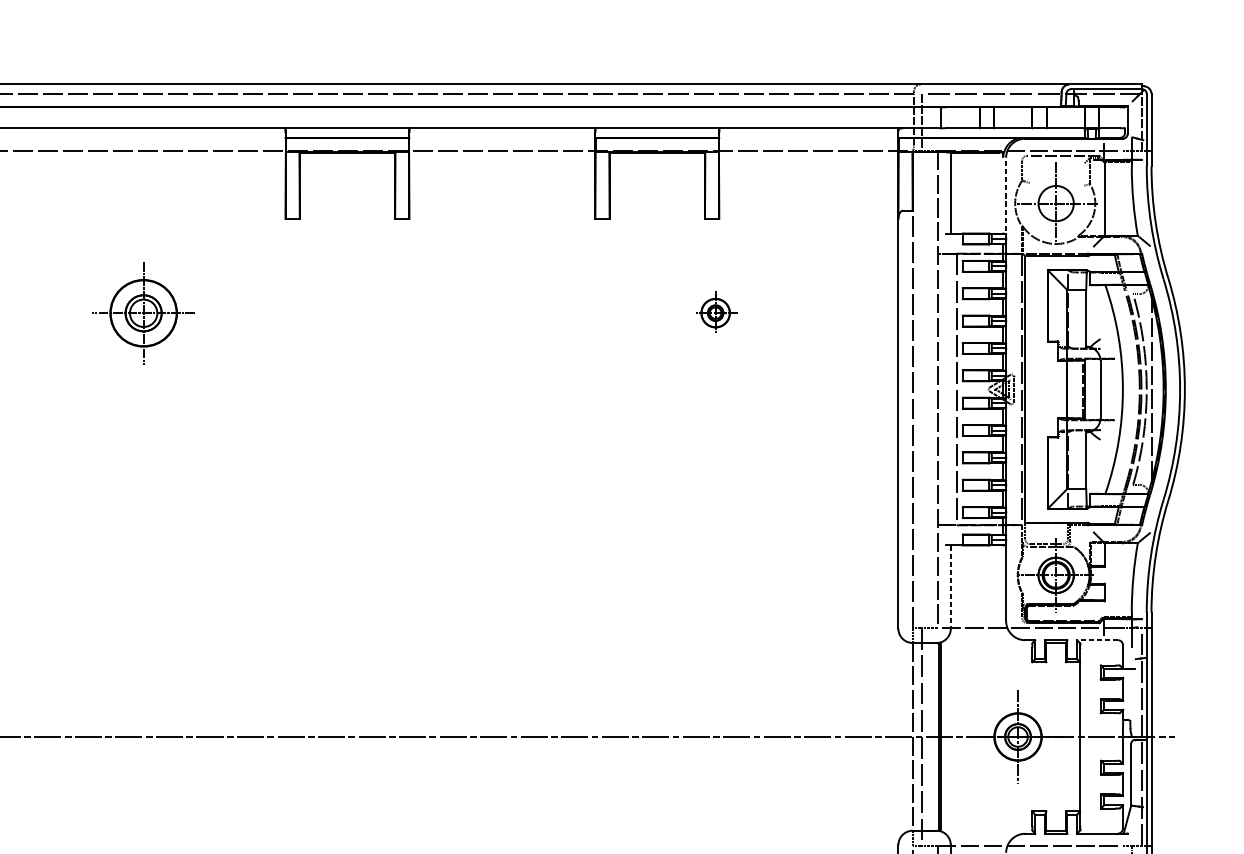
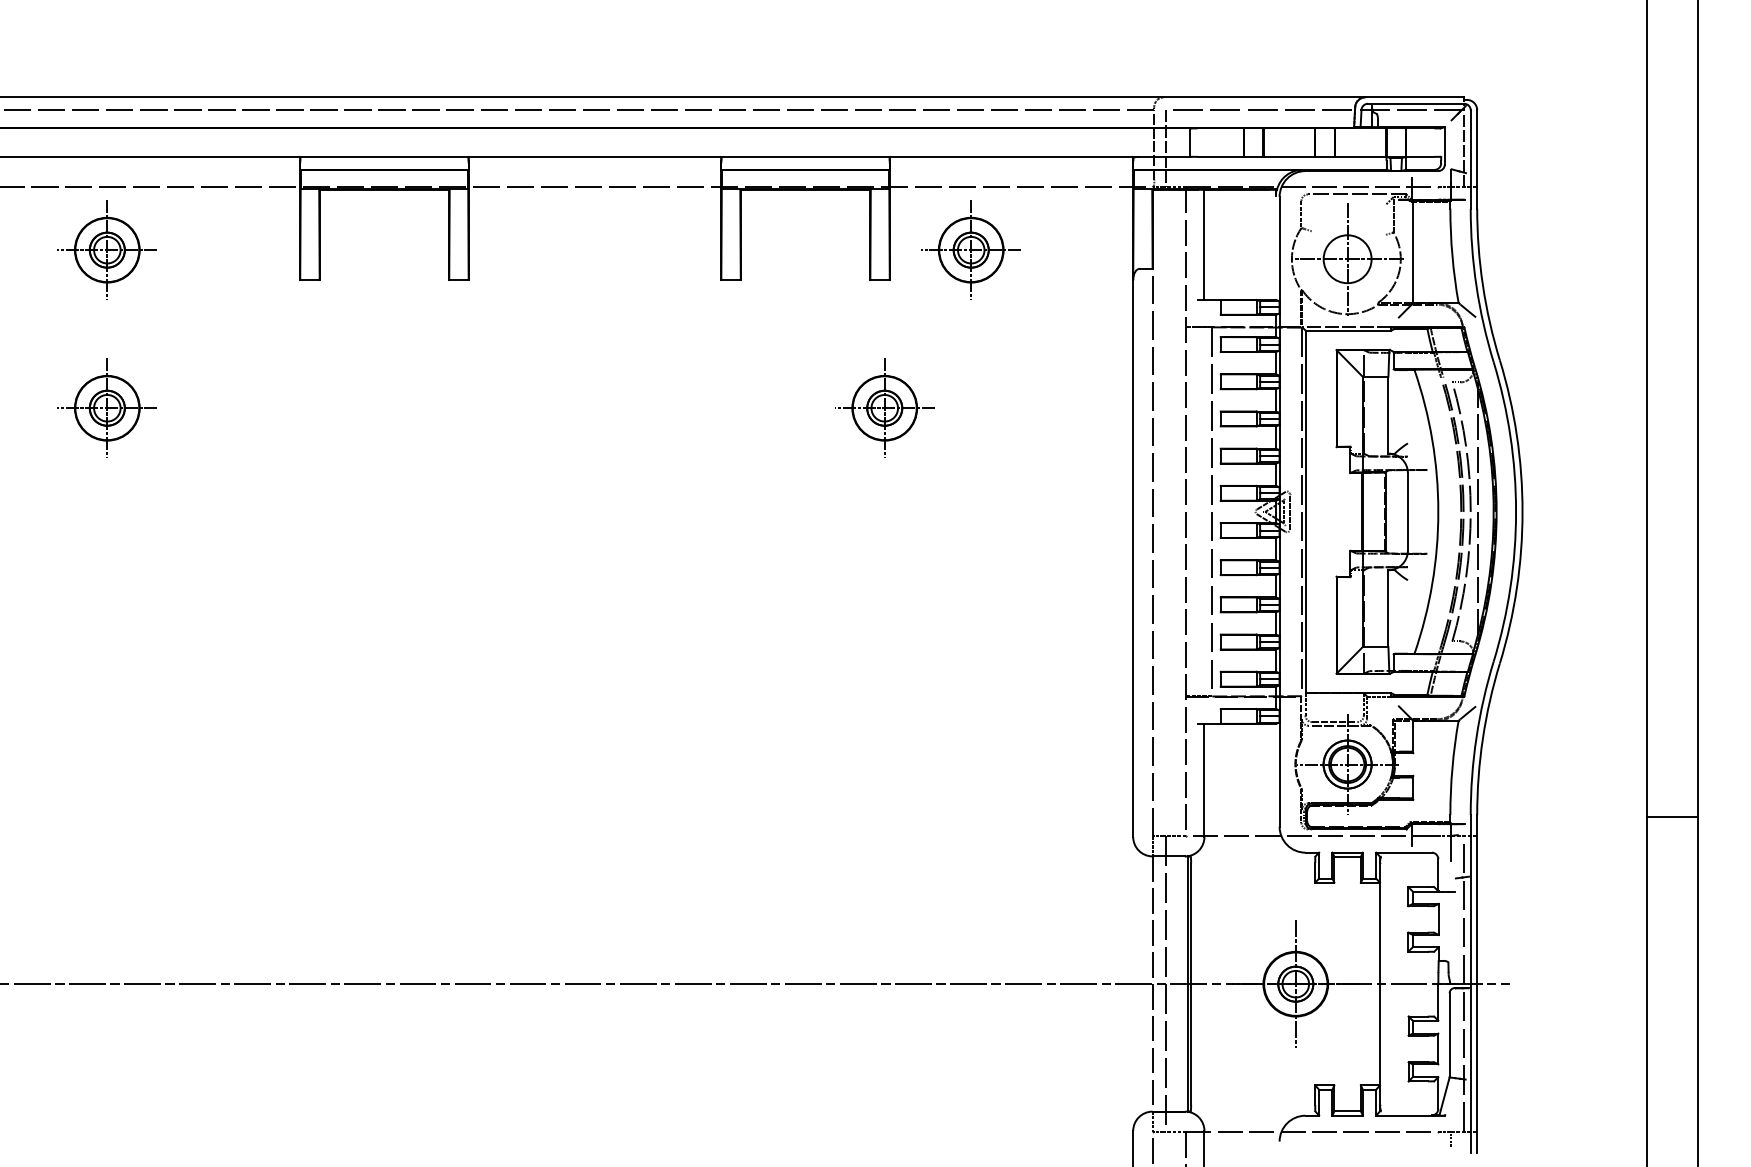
part: (142, 196) -> (106, 249), added
part: (778, 196) -> (970, 249), added
line: (1006, 197) -> (1279, 251), dashed -> solid
part: (142, 312) -> (106, 407), size x0.71
part: (715, 312) -> (884, 407), size x1.67
line: (950, 587) -> (1204, 780), dashed -> solid
line: (1098, 640) -> (1404, 852), dashed -> solid

